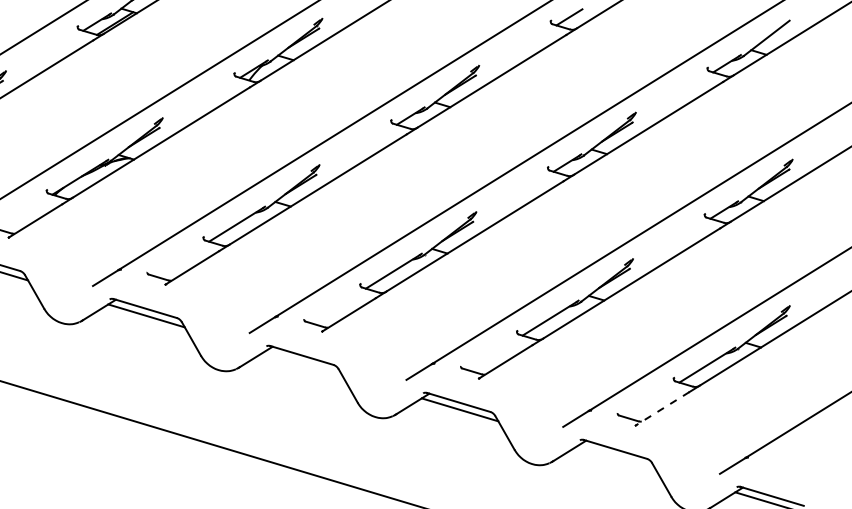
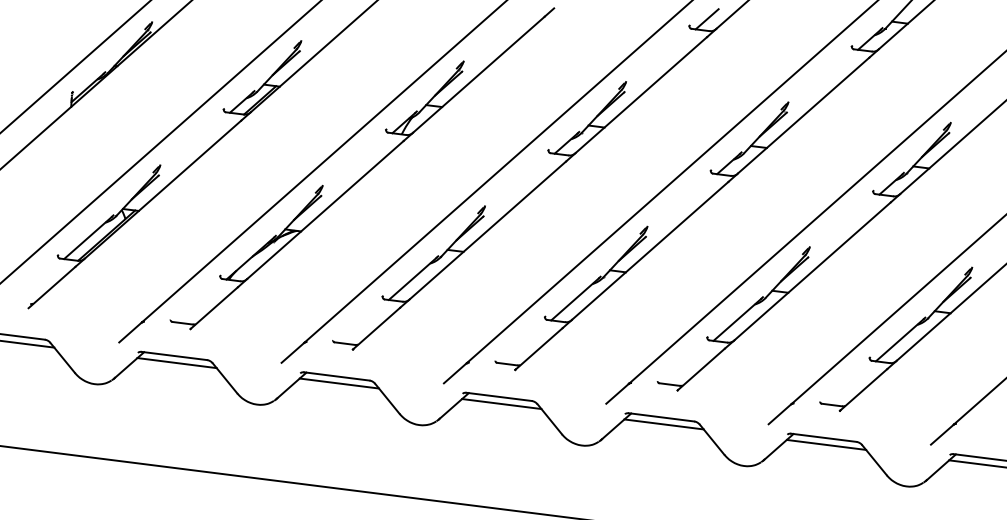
line: (303, 363) -> (501, 404), added
line: (662, 409) -> (863, 390), dashed -> solid
line: (616, 456) -> (826, 444), added

